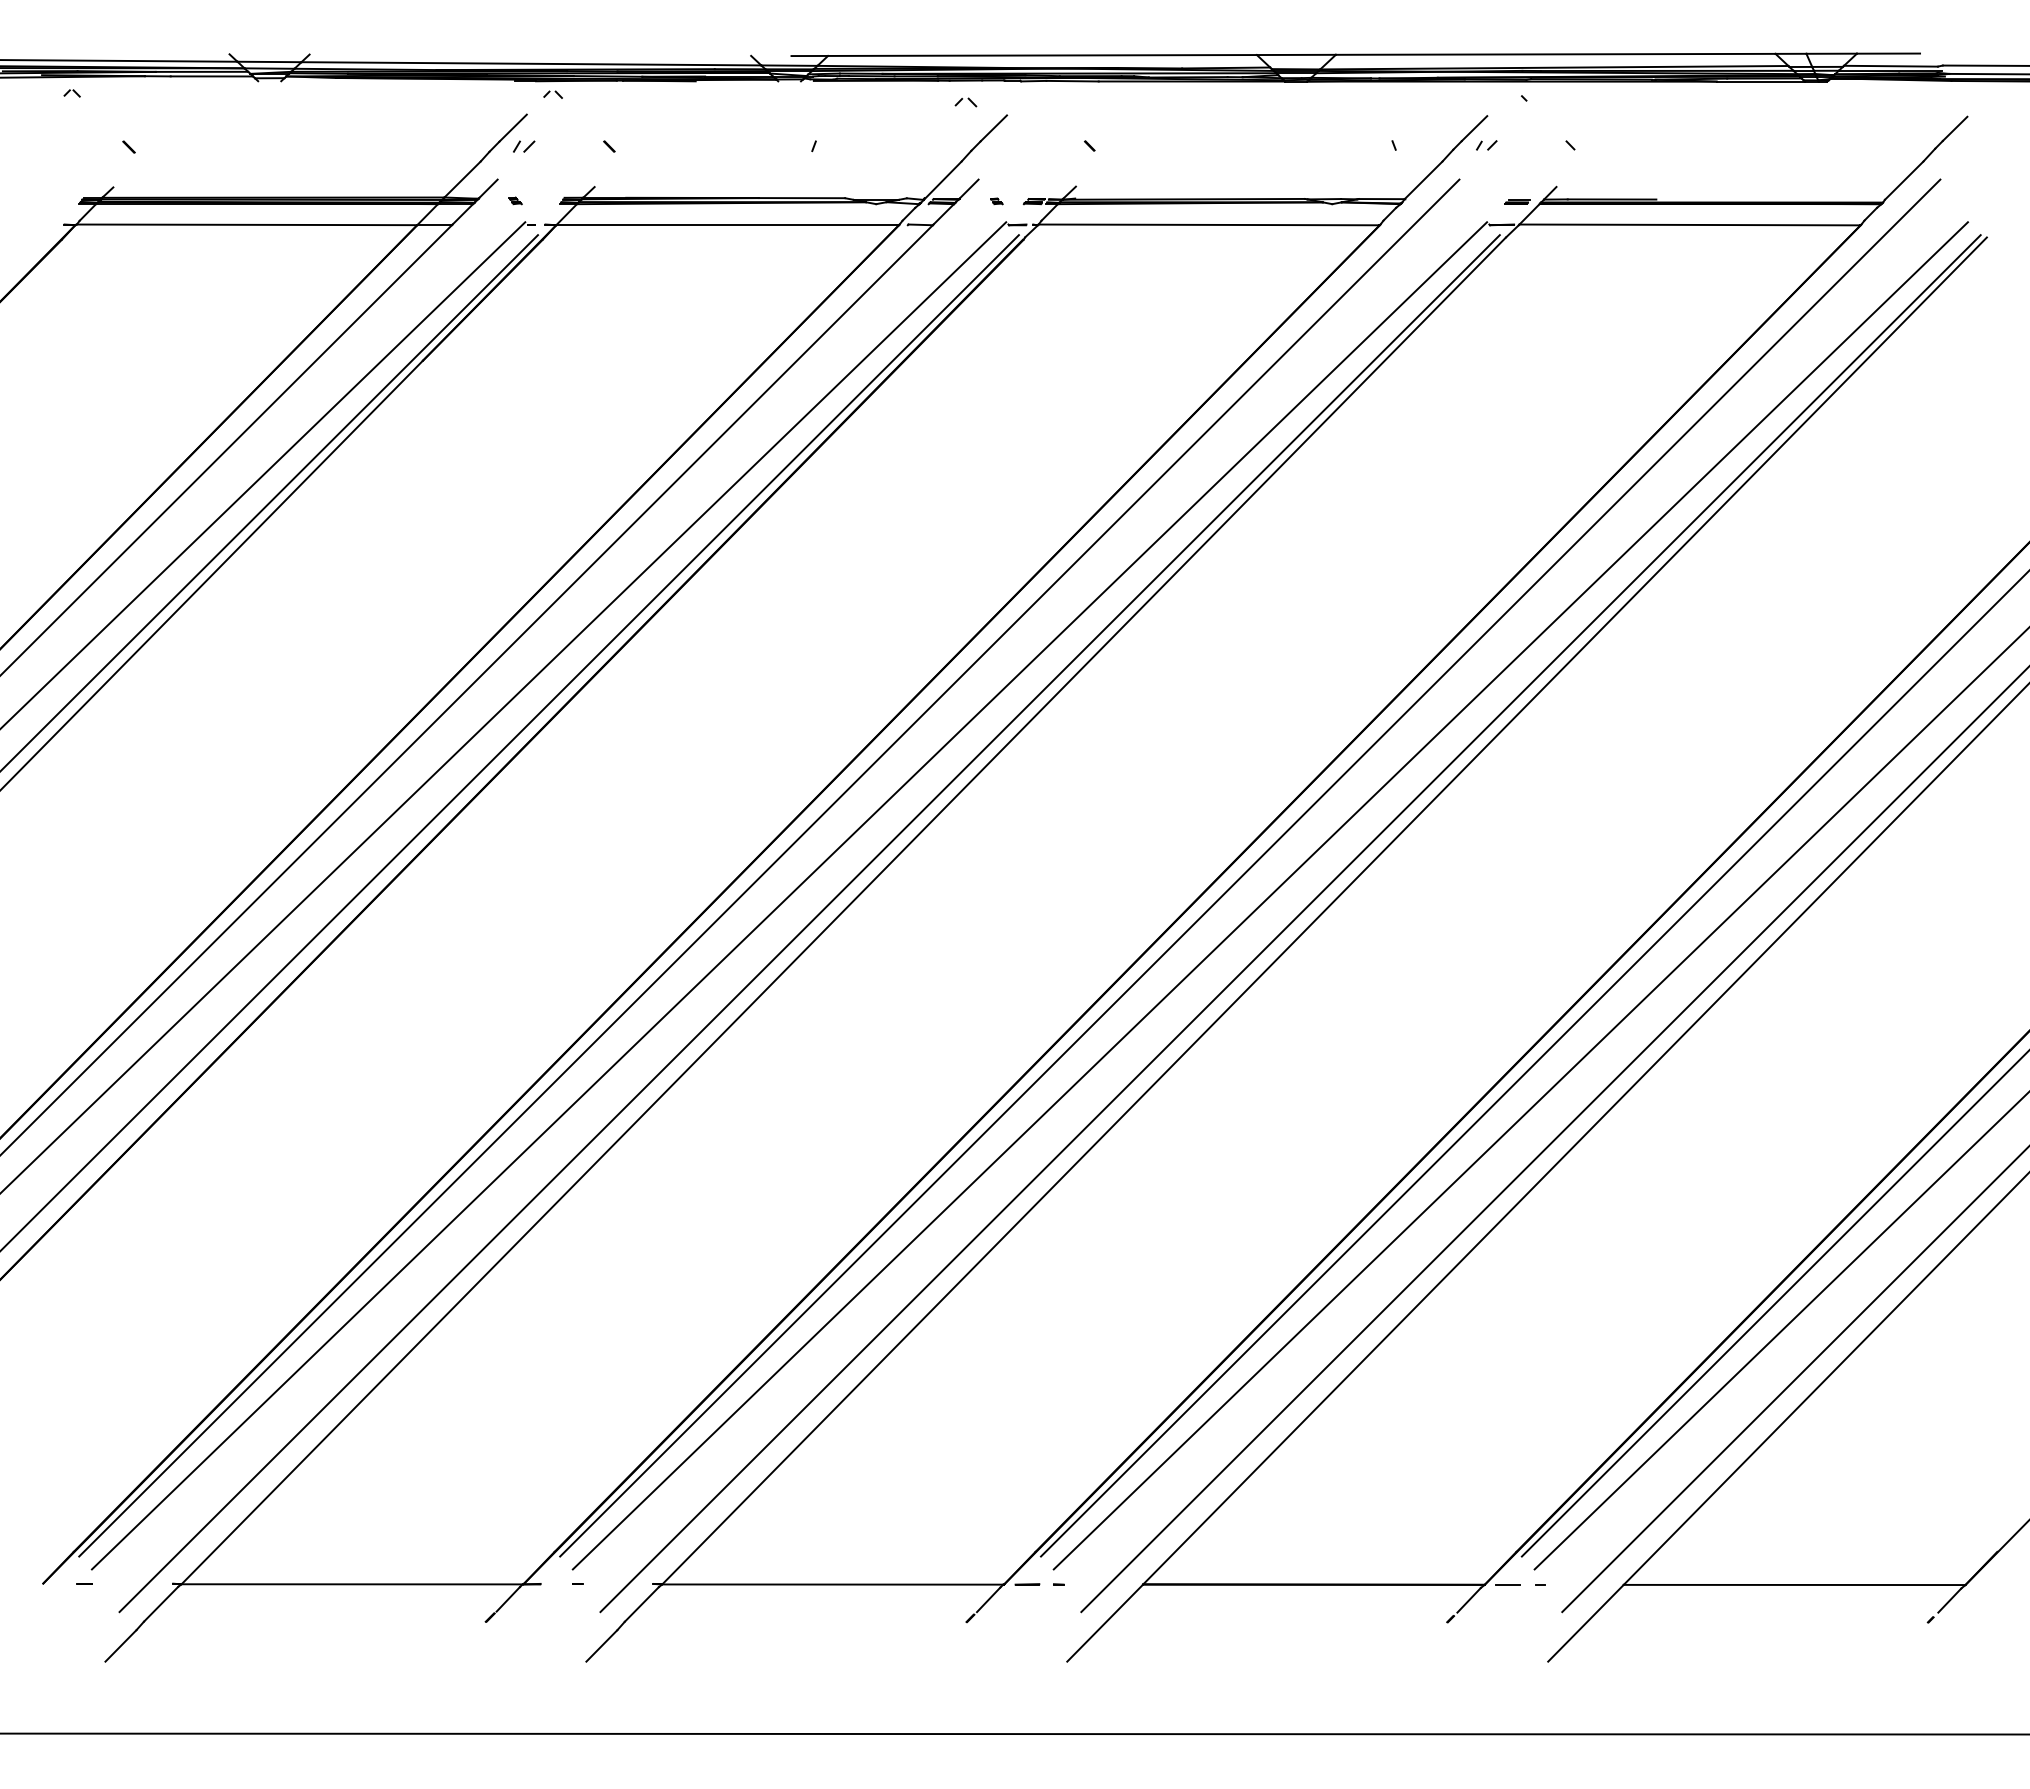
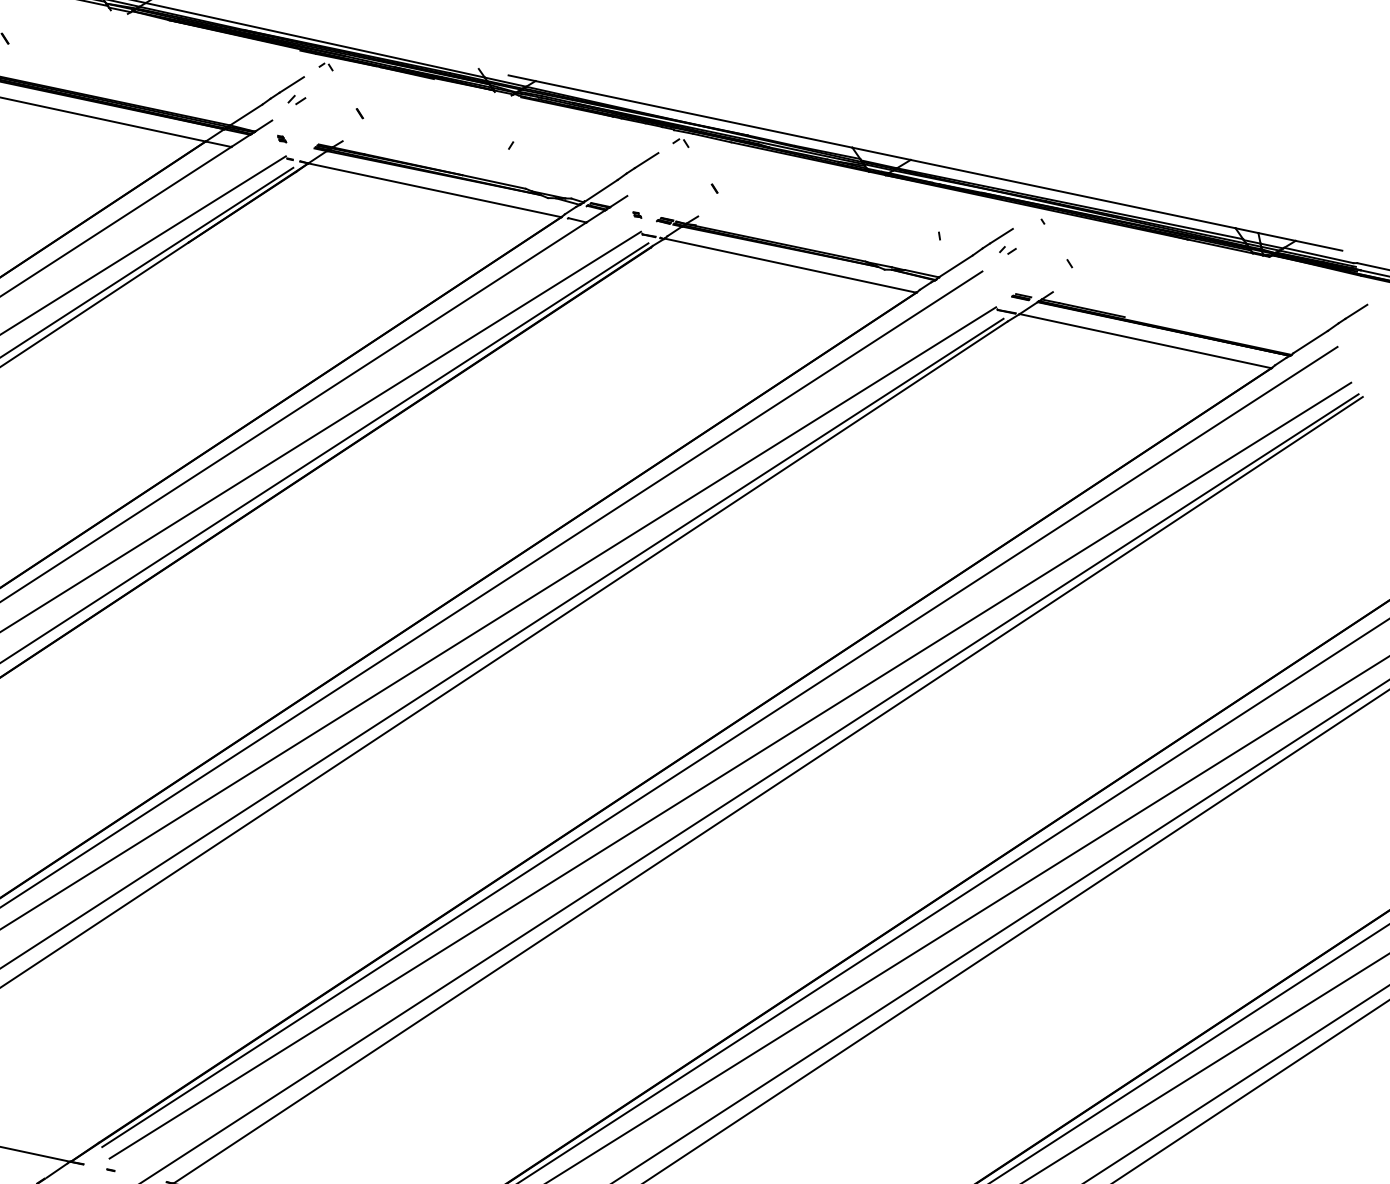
part: (965, 102) -> (681, 142), moved

